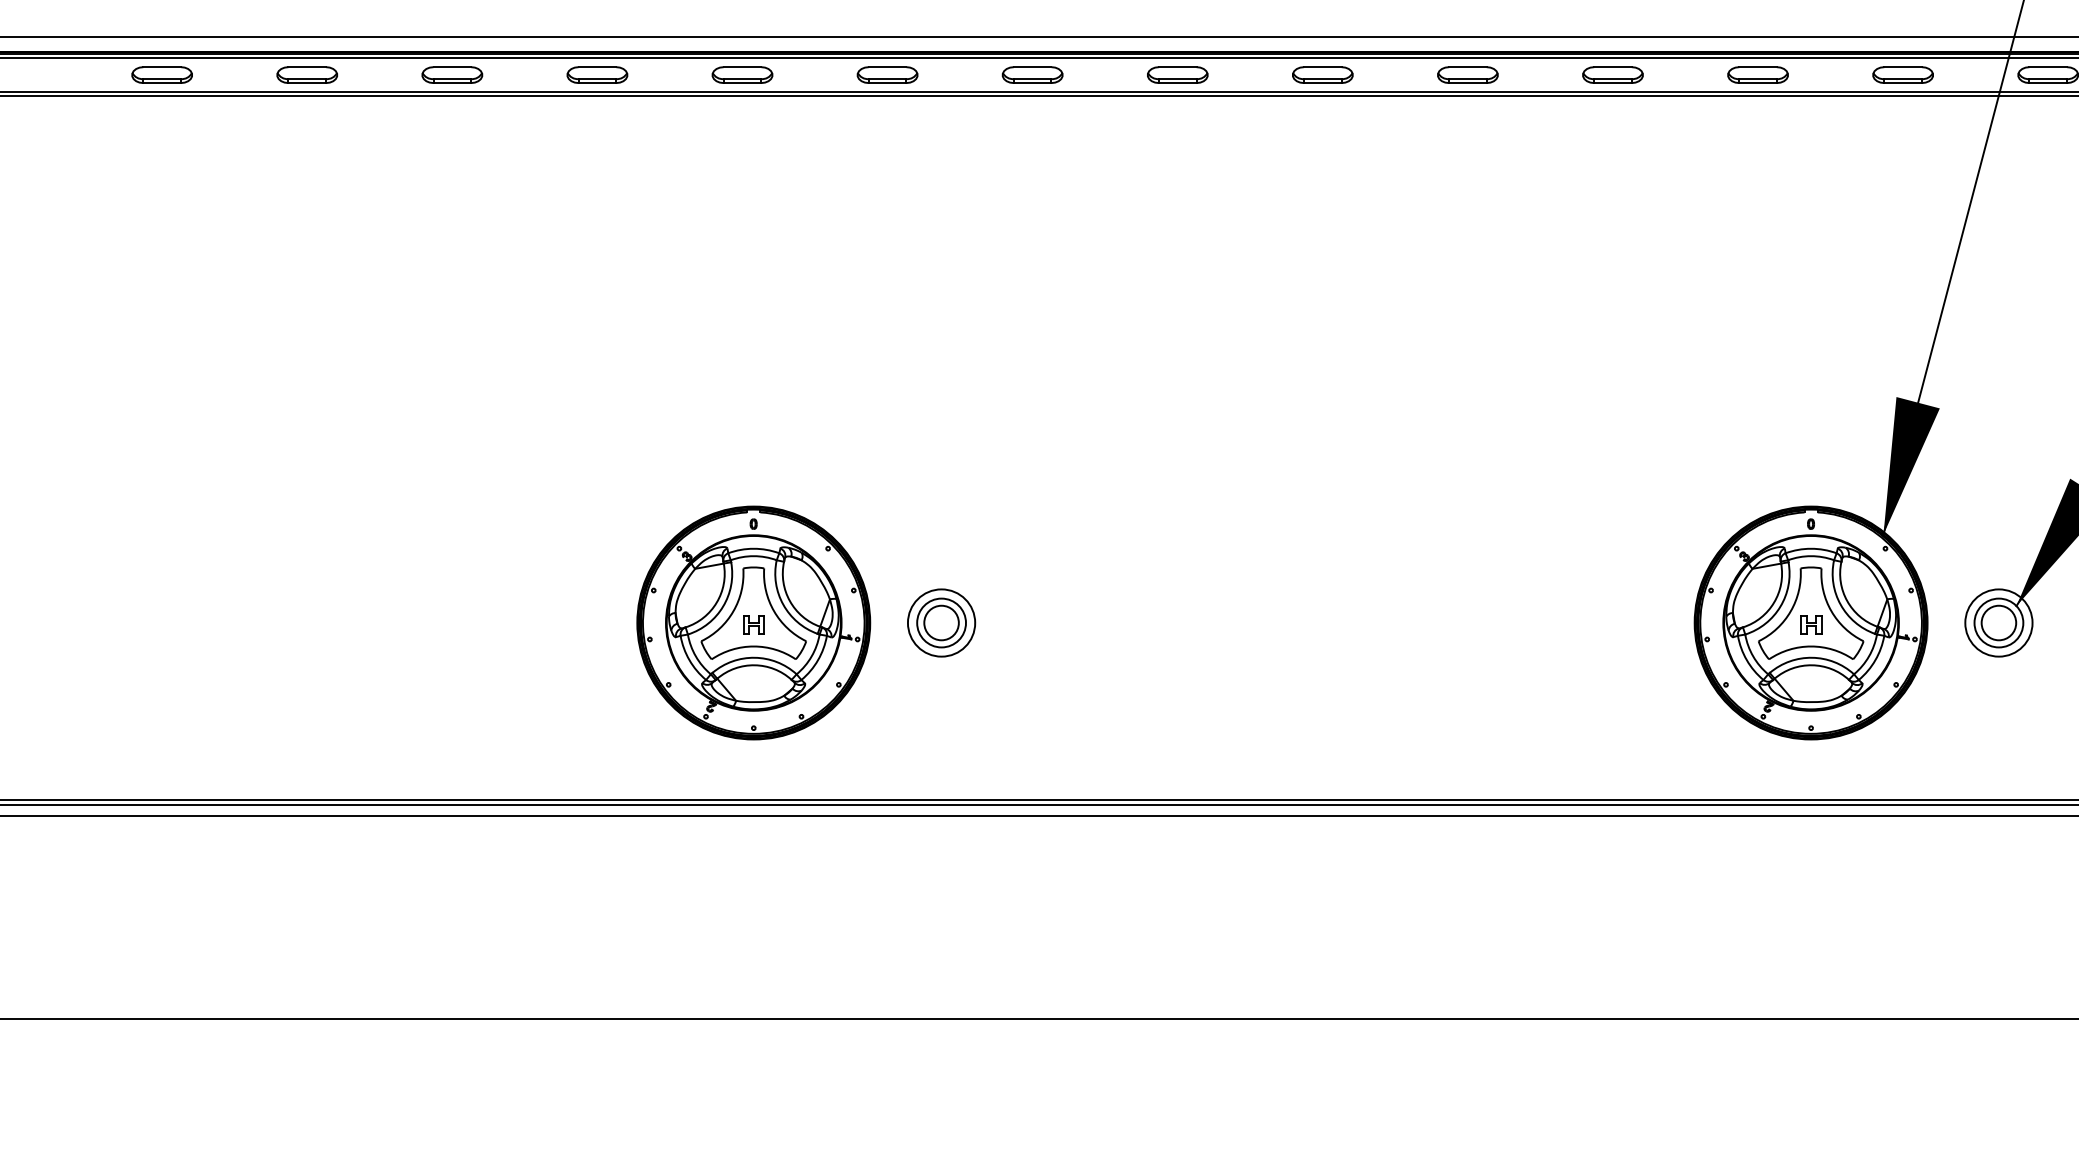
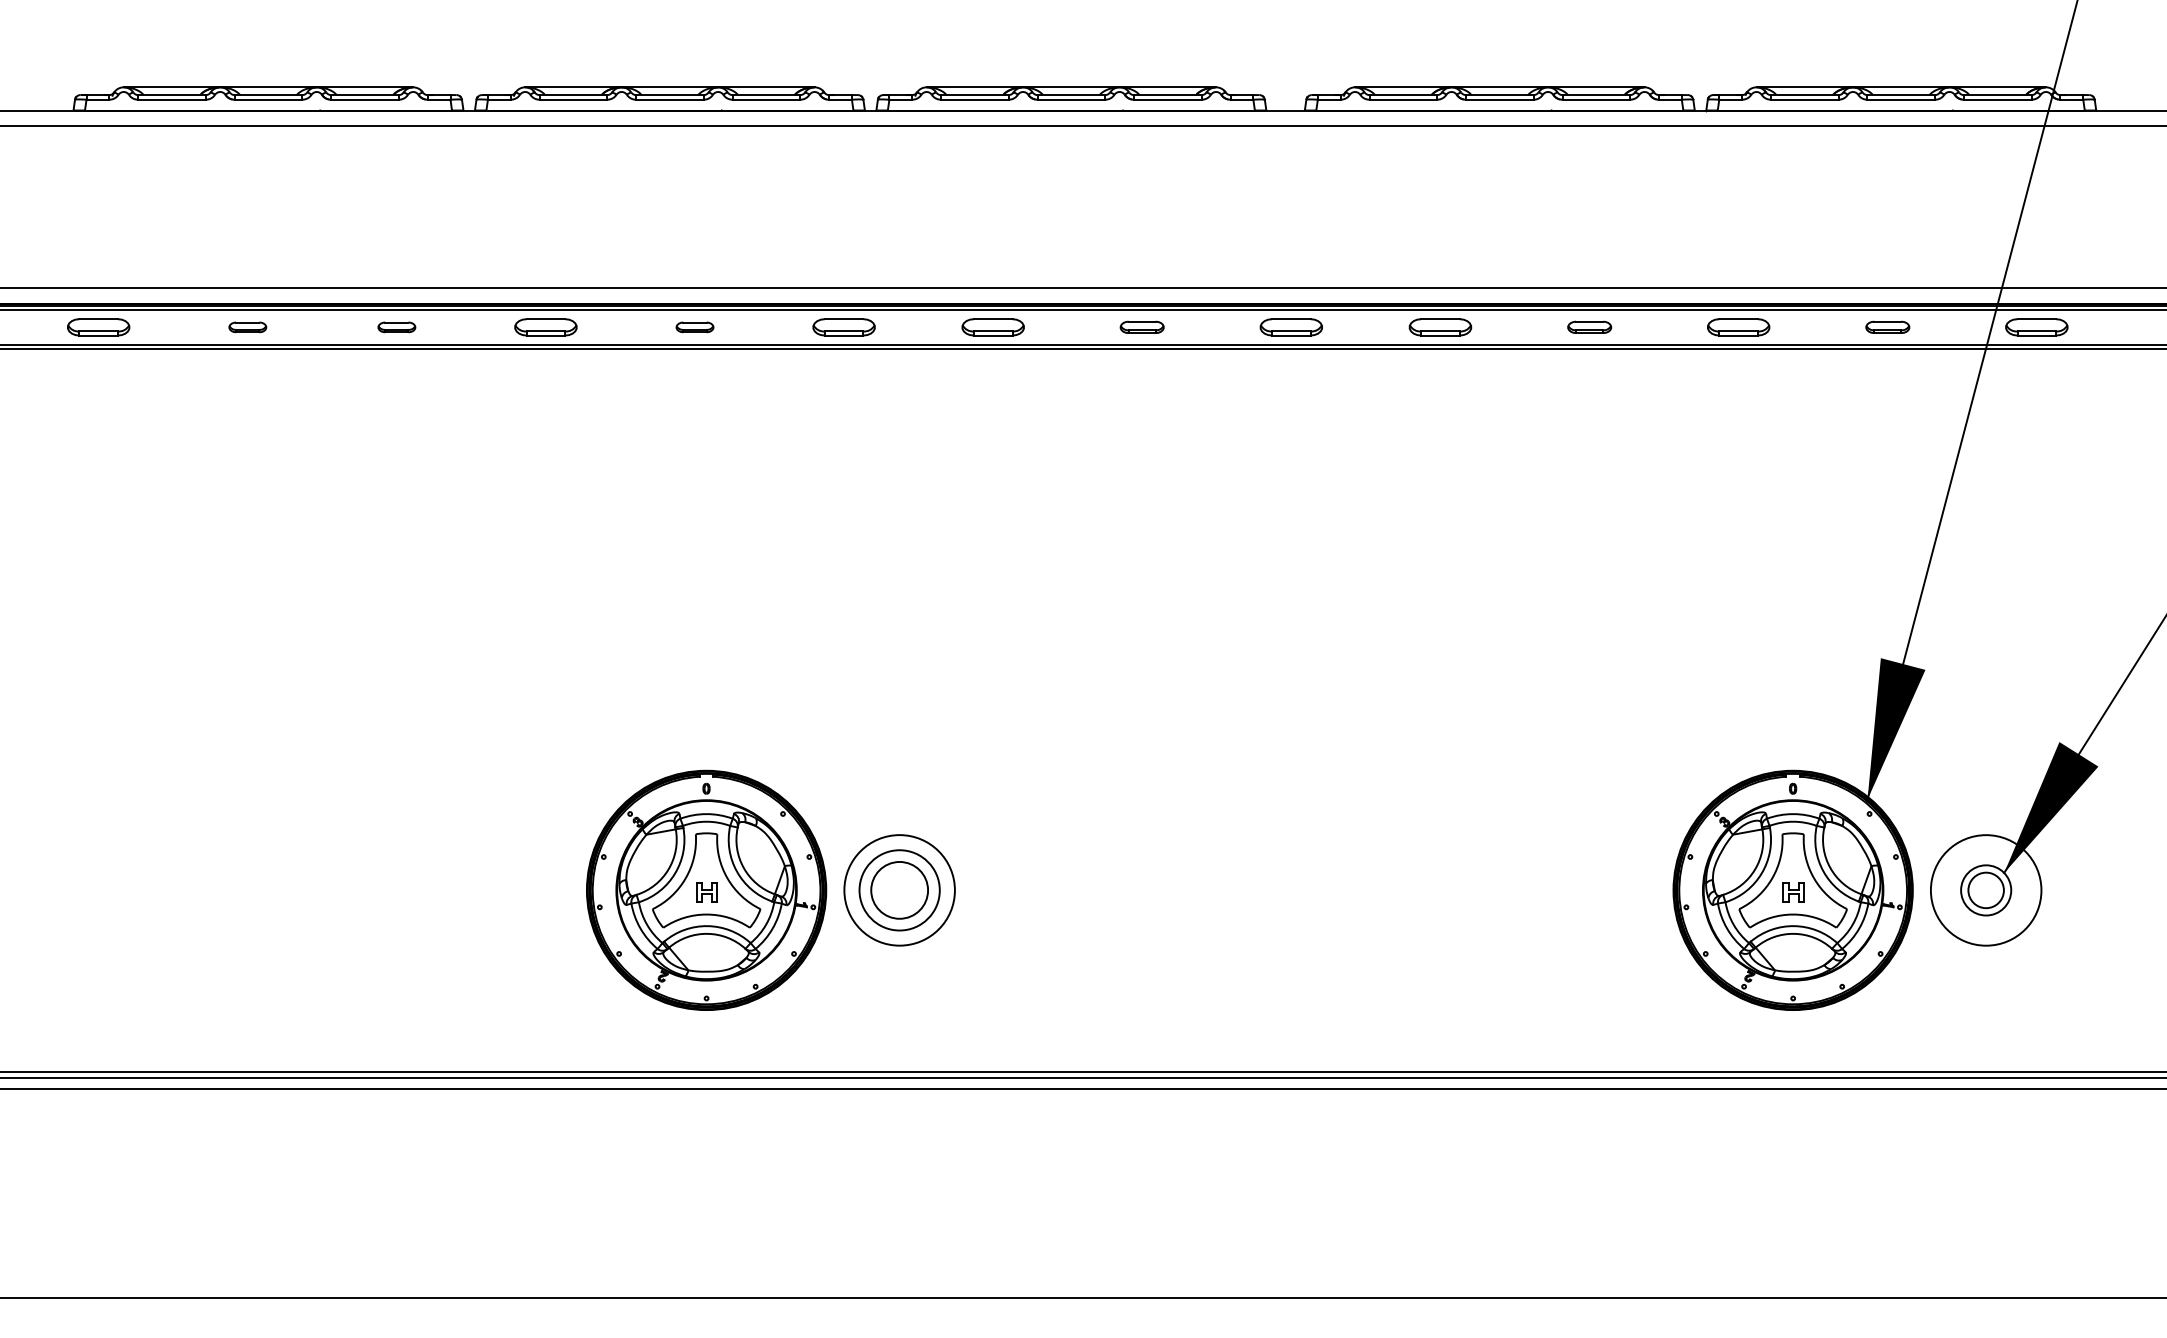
part: (307, 75) -> (247, 327), size x0.6
part: (452, 75) -> (396, 327), size x0.6
part: (742, 75) -> (694, 327), size x0.6
part: (1176, 75) -> (1141, 327), size x0.7
part: (1612, 75) -> (1589, 327), size x0.7
part: (1902, 75) -> (1887, 327), size x0.7
circle: (1998, 622) -> (1985, 889), size x1.6
part: (941, 623) -> (899, 890), size x1.6

